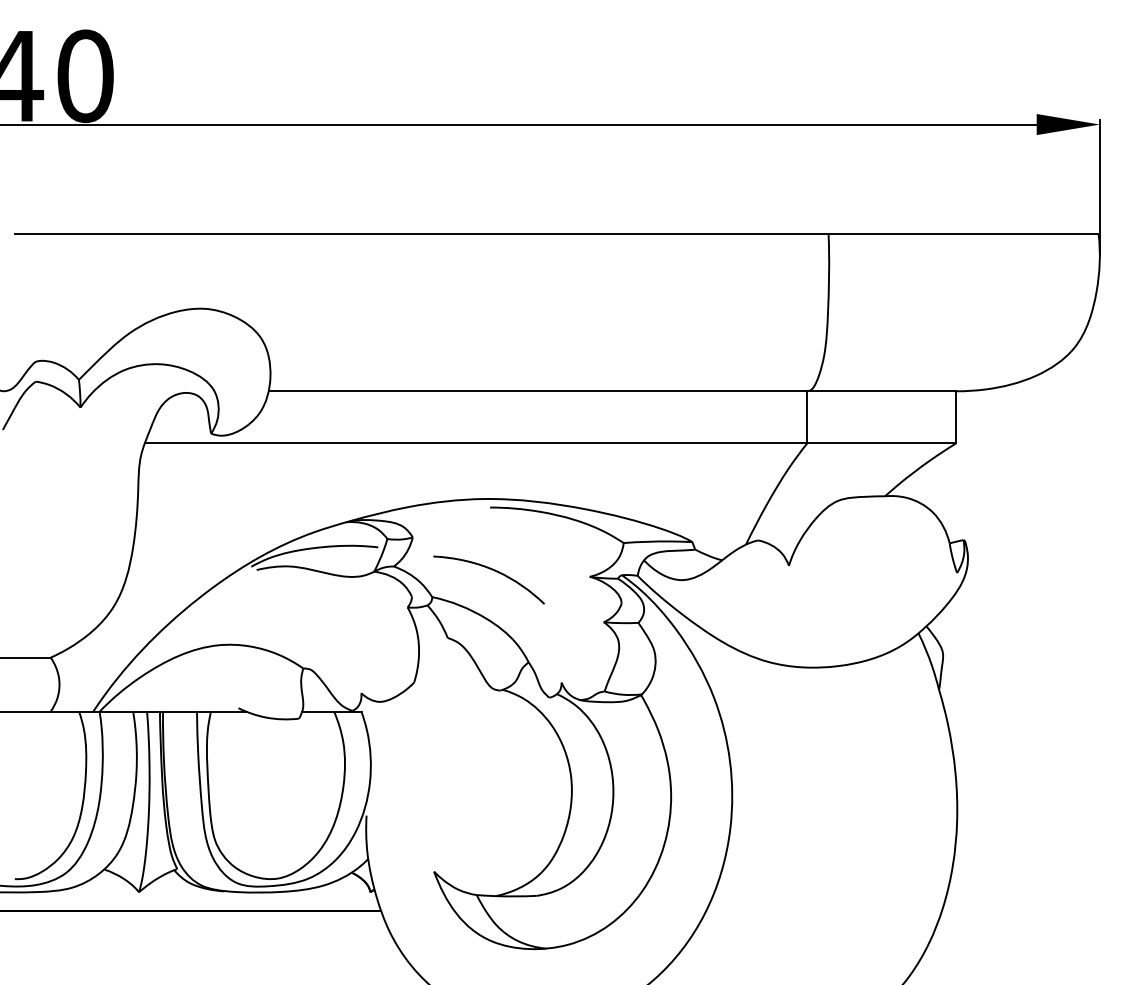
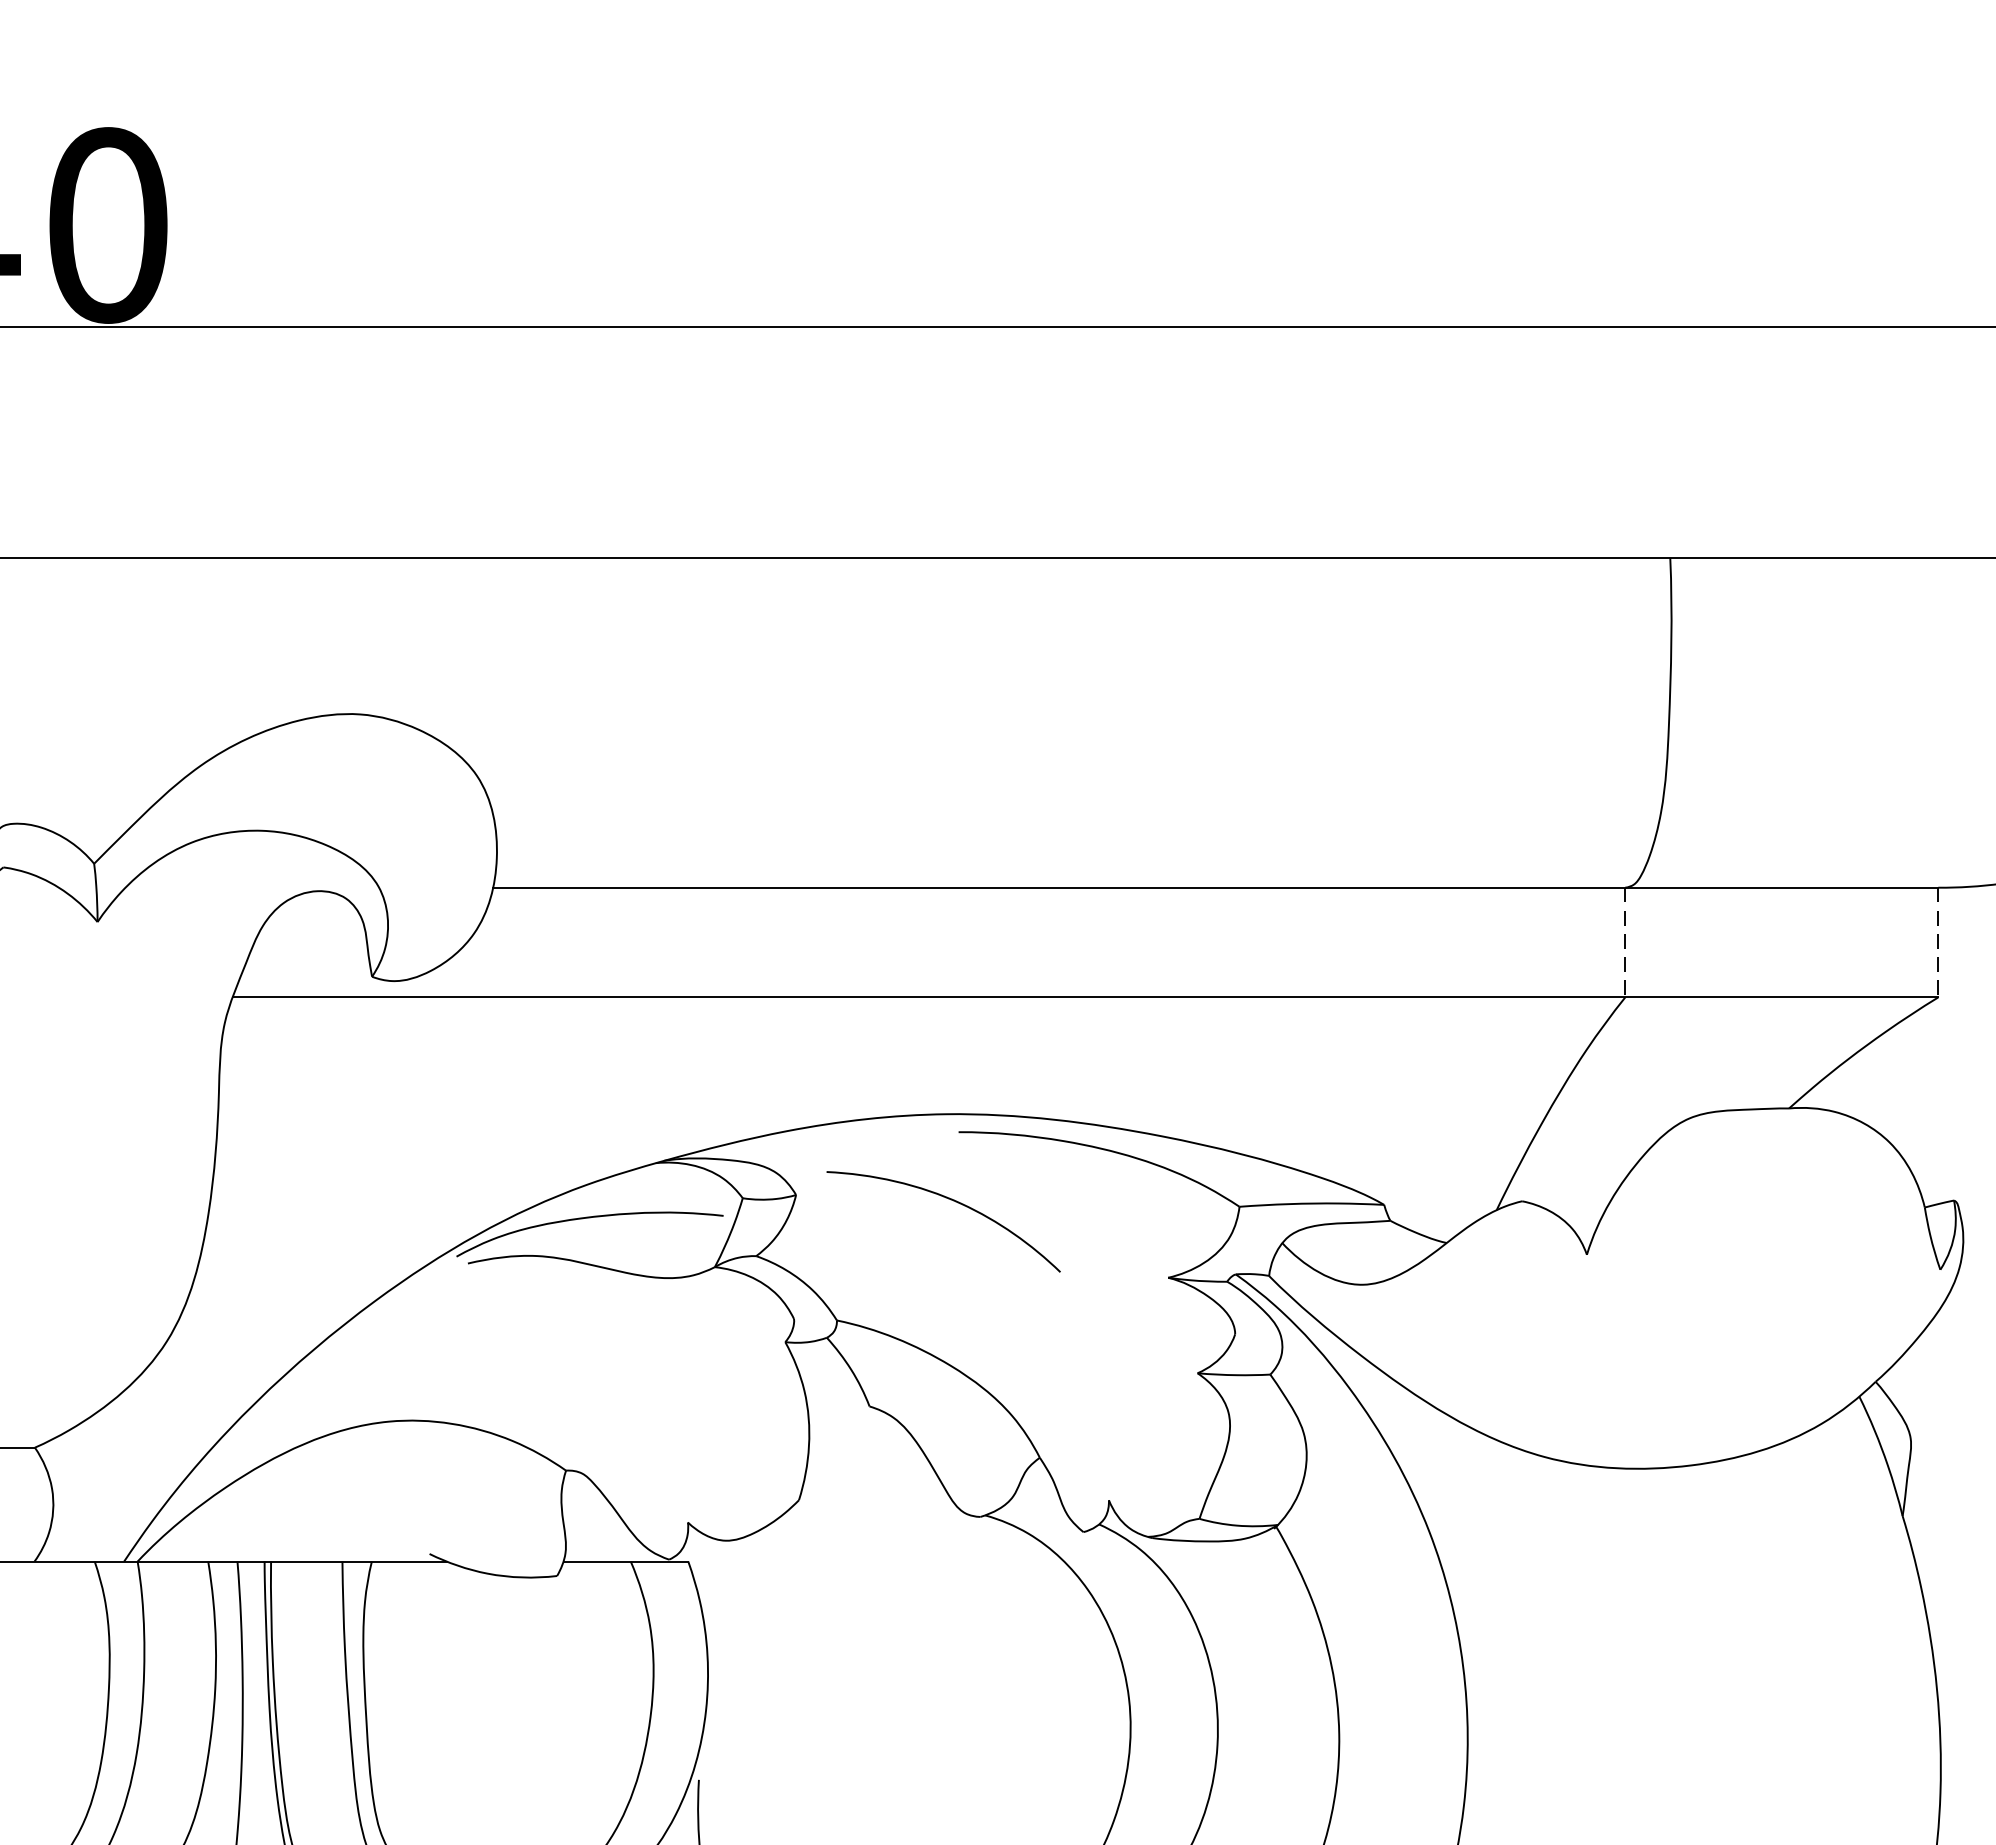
line: (807, 417) -> (1625, 942), solid -> dashed
line: (956, 417) -> (1939, 942), solid -> dashed
curve: (491, 570) -> (948, 1201), moved

